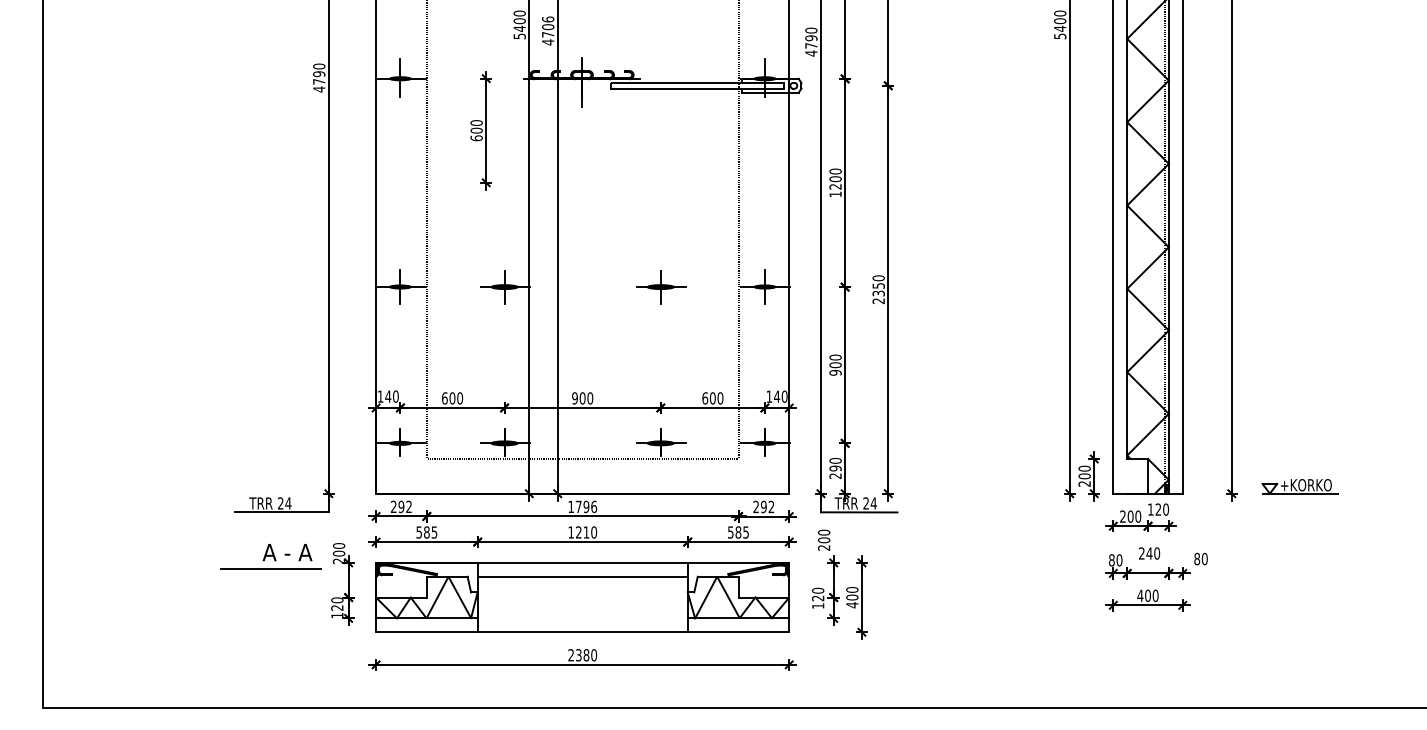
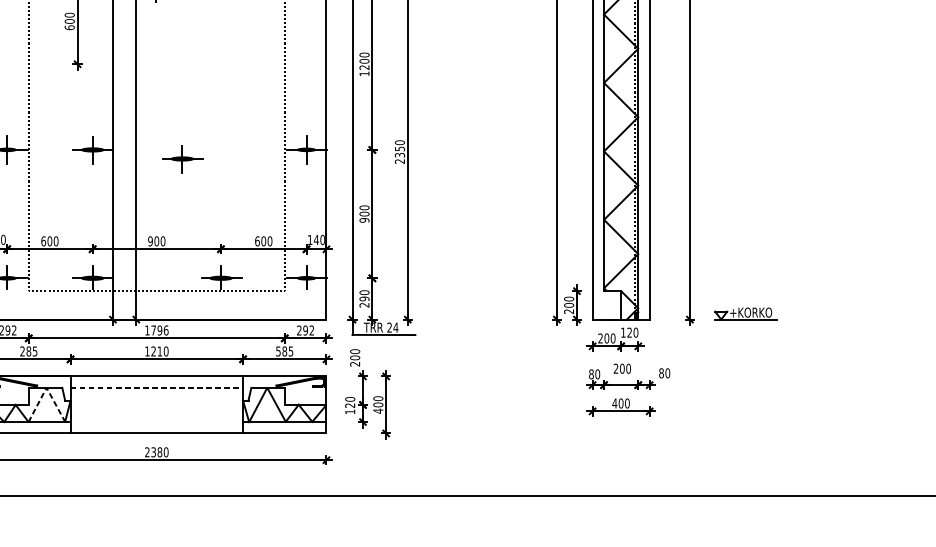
part: (661, 287) -> (182, 159), moved
text: (418, 532) -> (21, 351), 585 -> 285
text: (1149, 553) -> (622, 368), 240 -> 200
line: (448, 576) -> (46, 387), solid -> dashed
line: (583, 576) -> (157, 387), solid -> dashed

